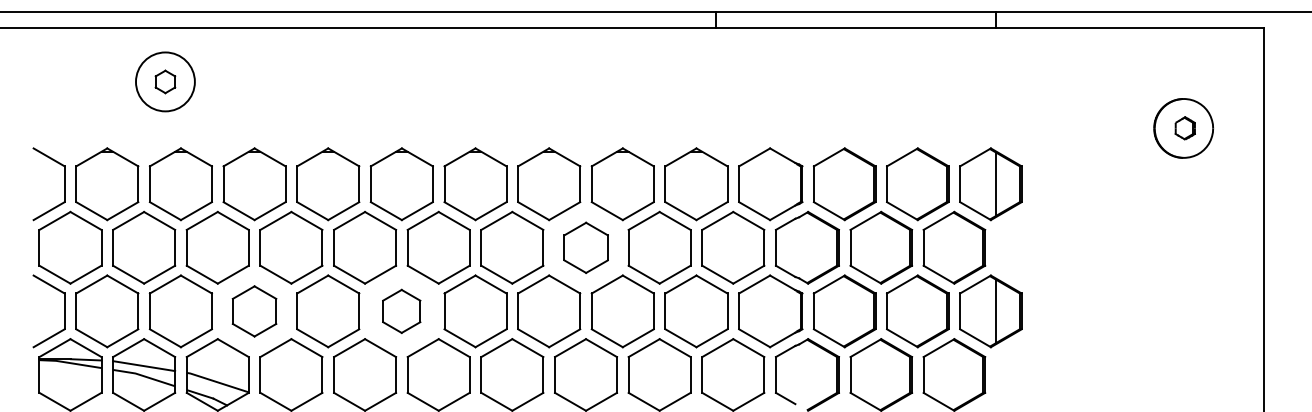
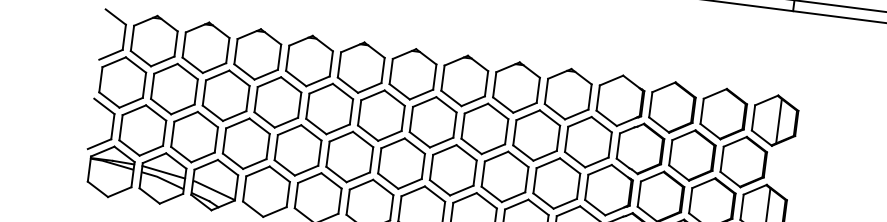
part: (586, 247) -> (485, 128), size x1.43
part: (254, 311) -> (246, 143), size x1.43
part: (401, 311) -> (349, 157), size x1.67

